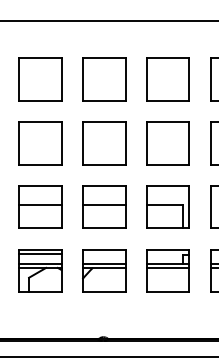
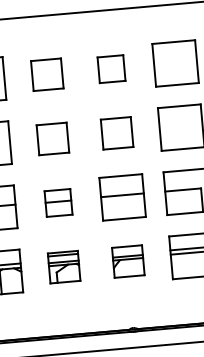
part: (40, 79) -> (47, 74), size x0.7
part: (104, 79) -> (111, 69), size x0.6
part: (40, 143) -> (53, 139), size x0.7
part: (104, 143) -> (117, 133), size x0.7
part: (40, 206) -> (58, 202), size x0.6
part: (40, 270) -> (64, 266), size x0.7
part: (104, 270) -> (128, 260), size x0.7

